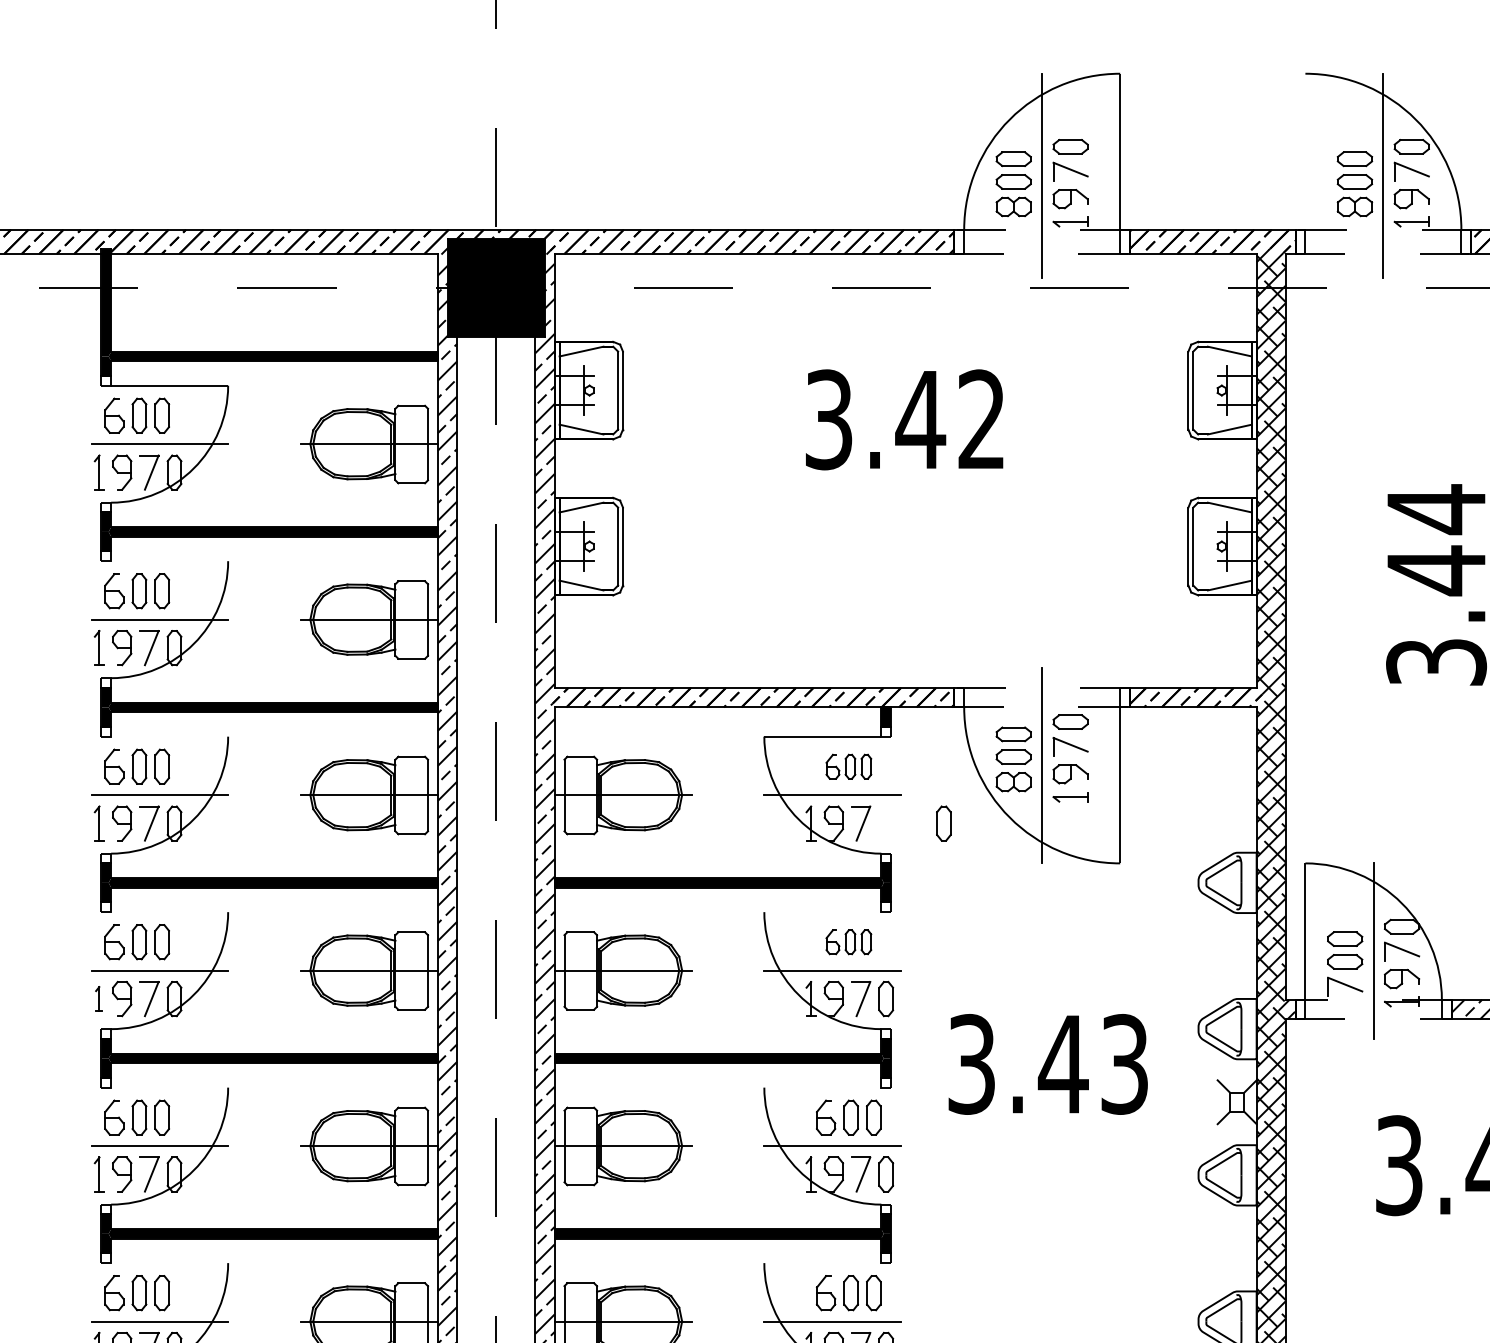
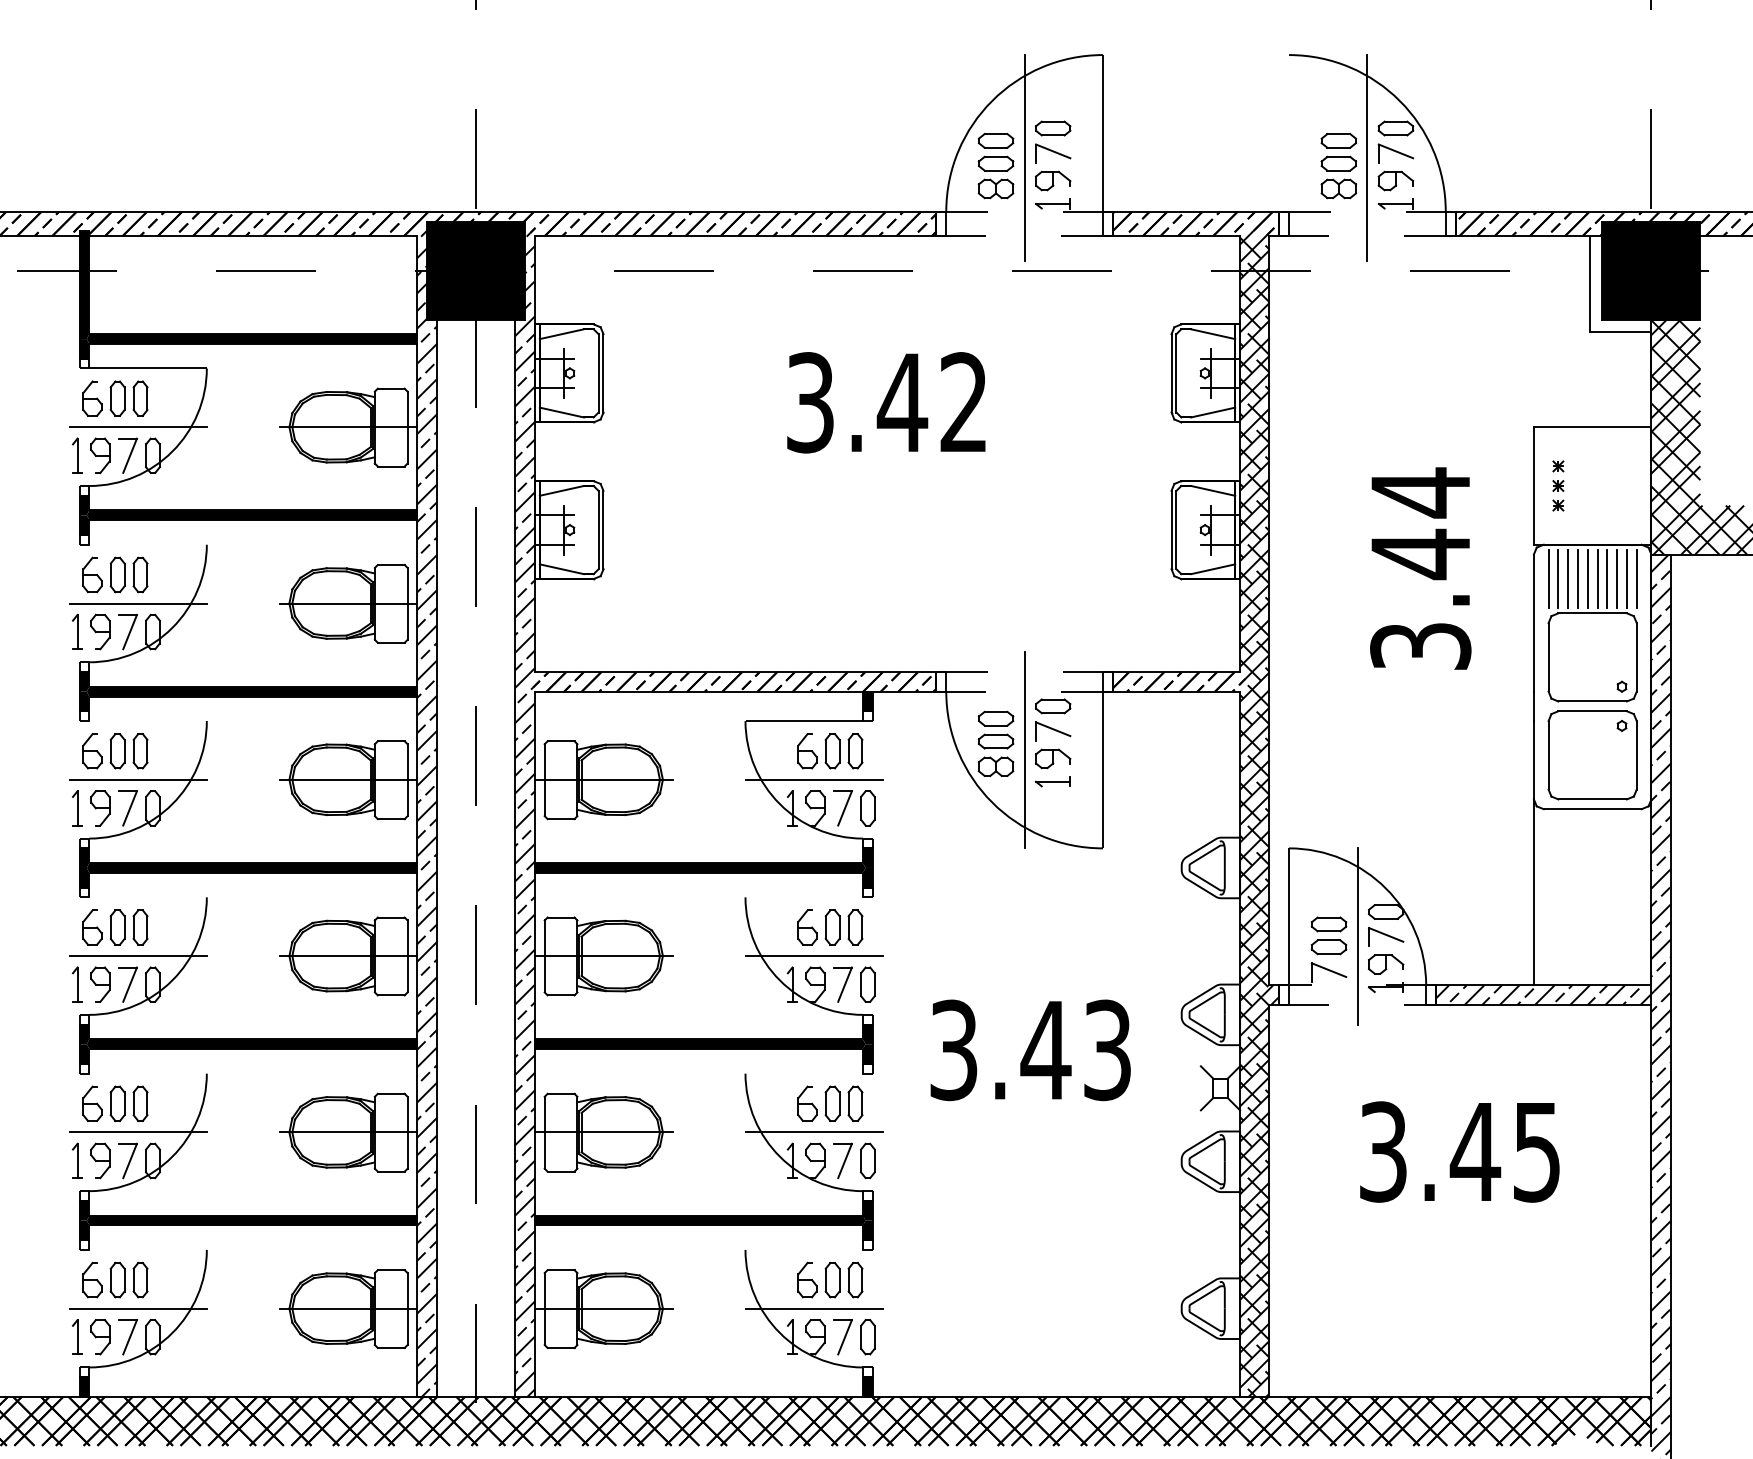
part: (848, 766) -> (830, 751), size x1.43
part: (943, 823) -> (867, 808), moved
part: (848, 942) -> (830, 927), size x1.43
part: (98, 998) -> (76, 984), size x1.43

